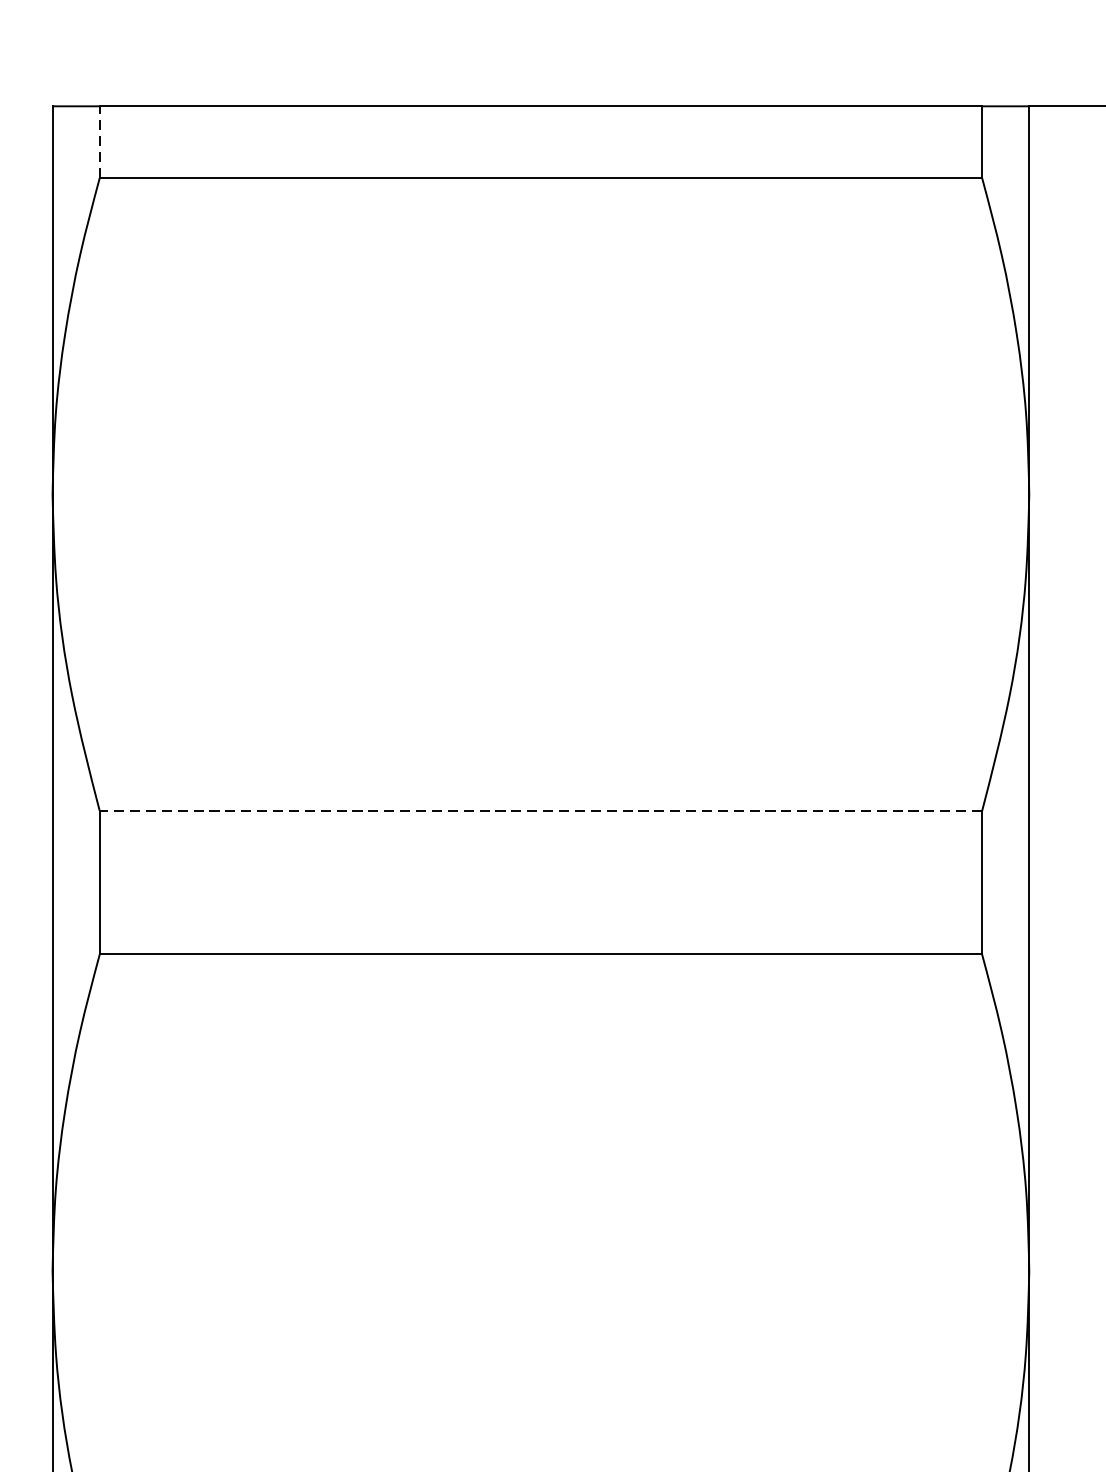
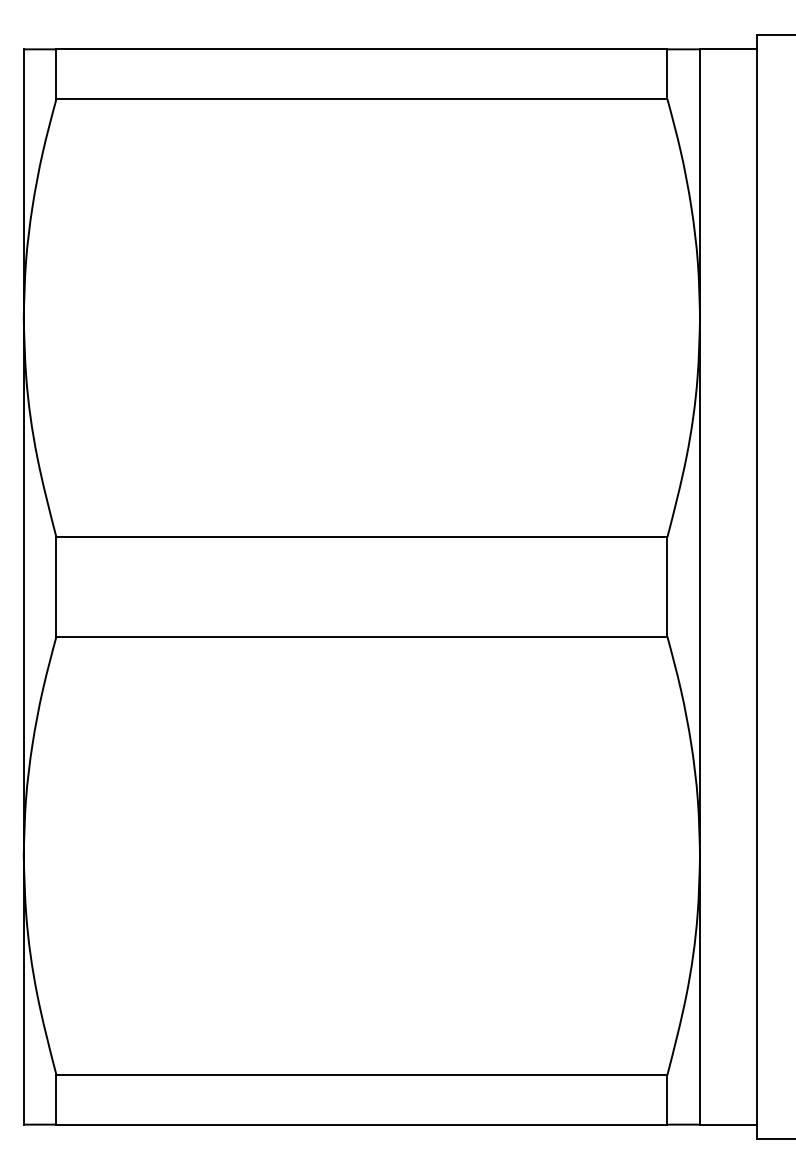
line: (99, 142) -> (56, 74), dashed -> solid
line: (540, 811) -> (361, 537), dashed -> solid

